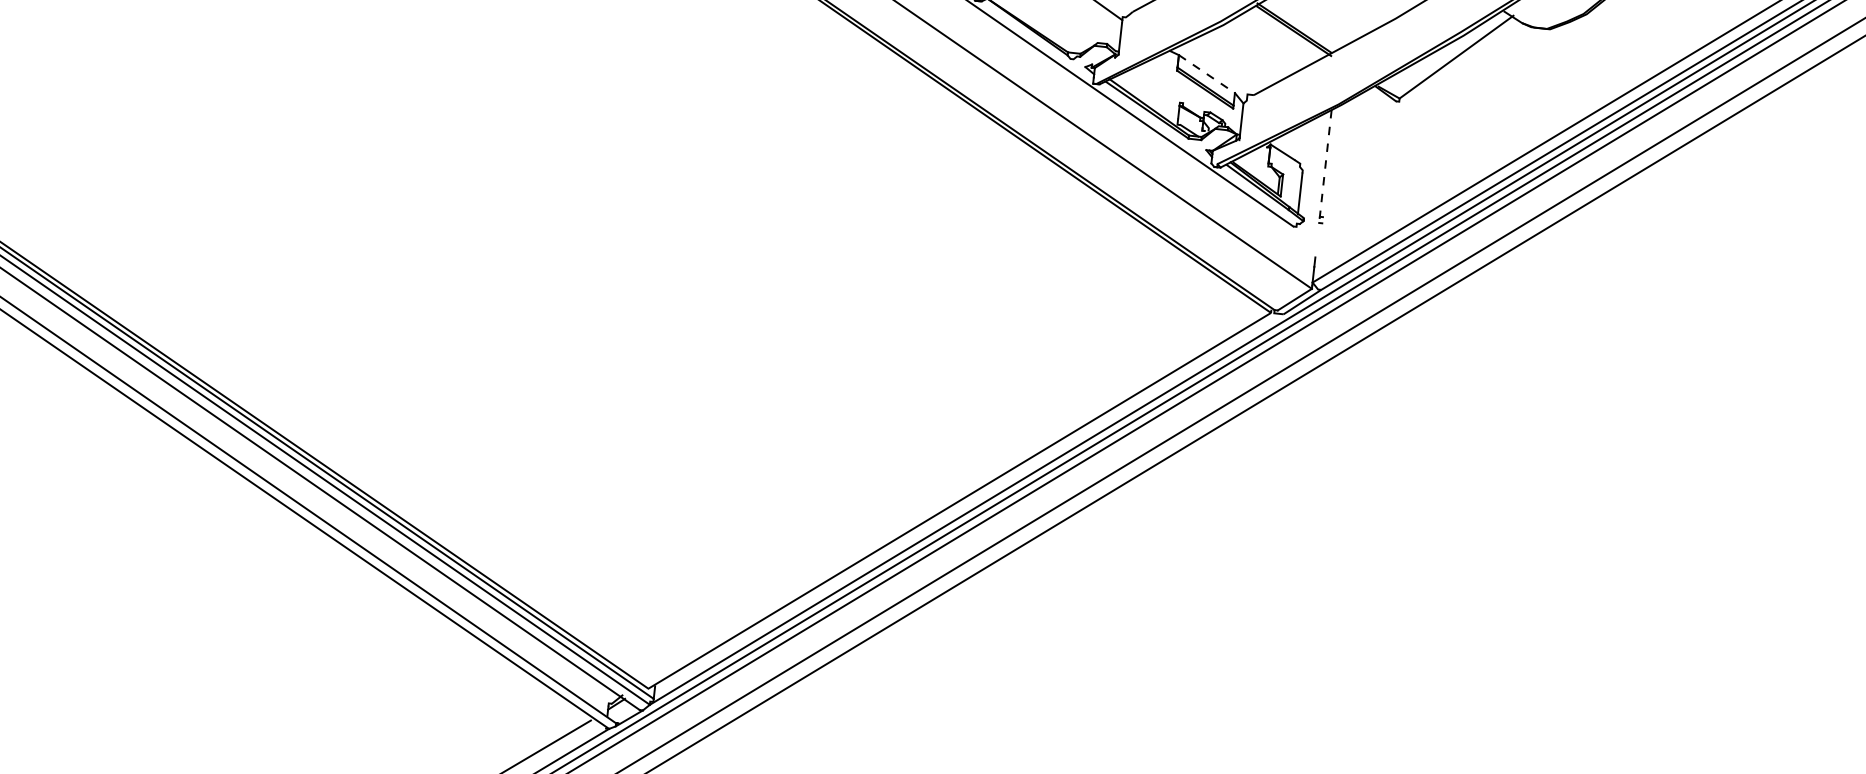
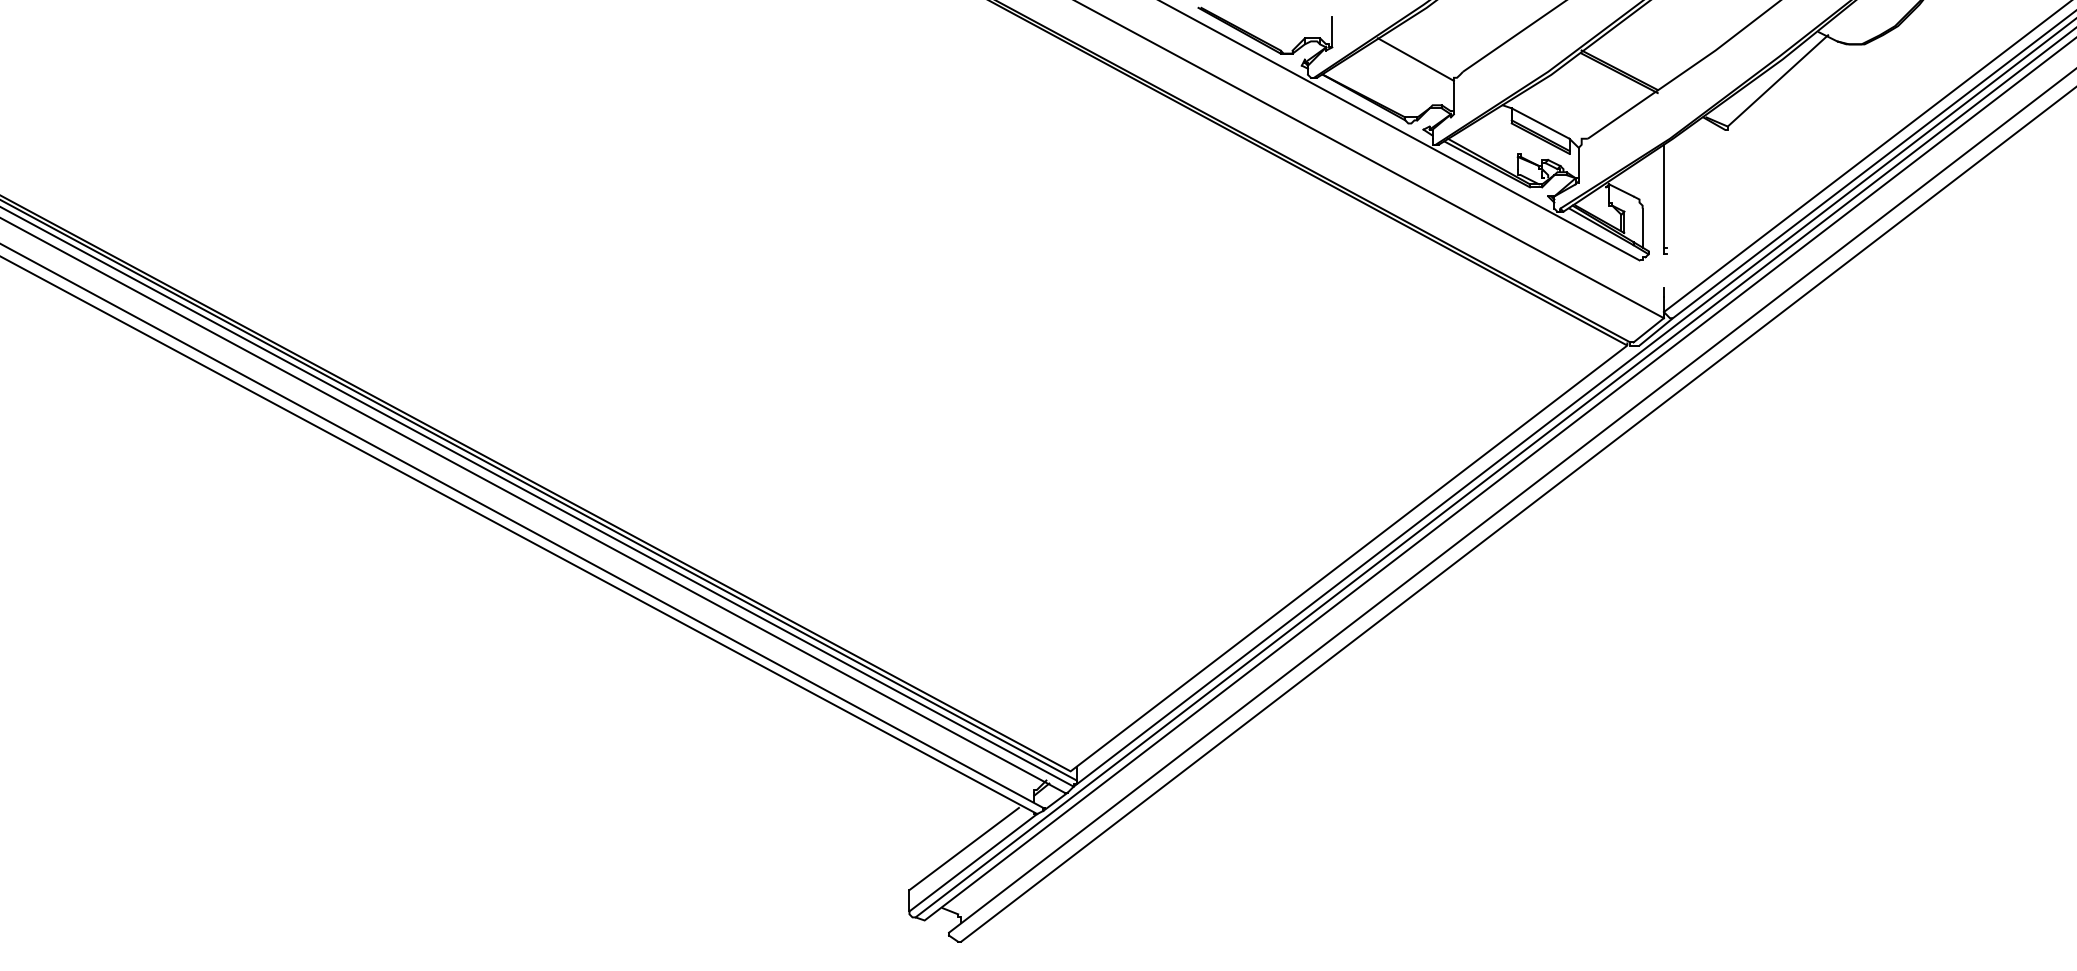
line: (1206, 74) -> (1540, 123), dashed -> solid
line: (1324, 166) -> (1663, 199), dashed -> solid

